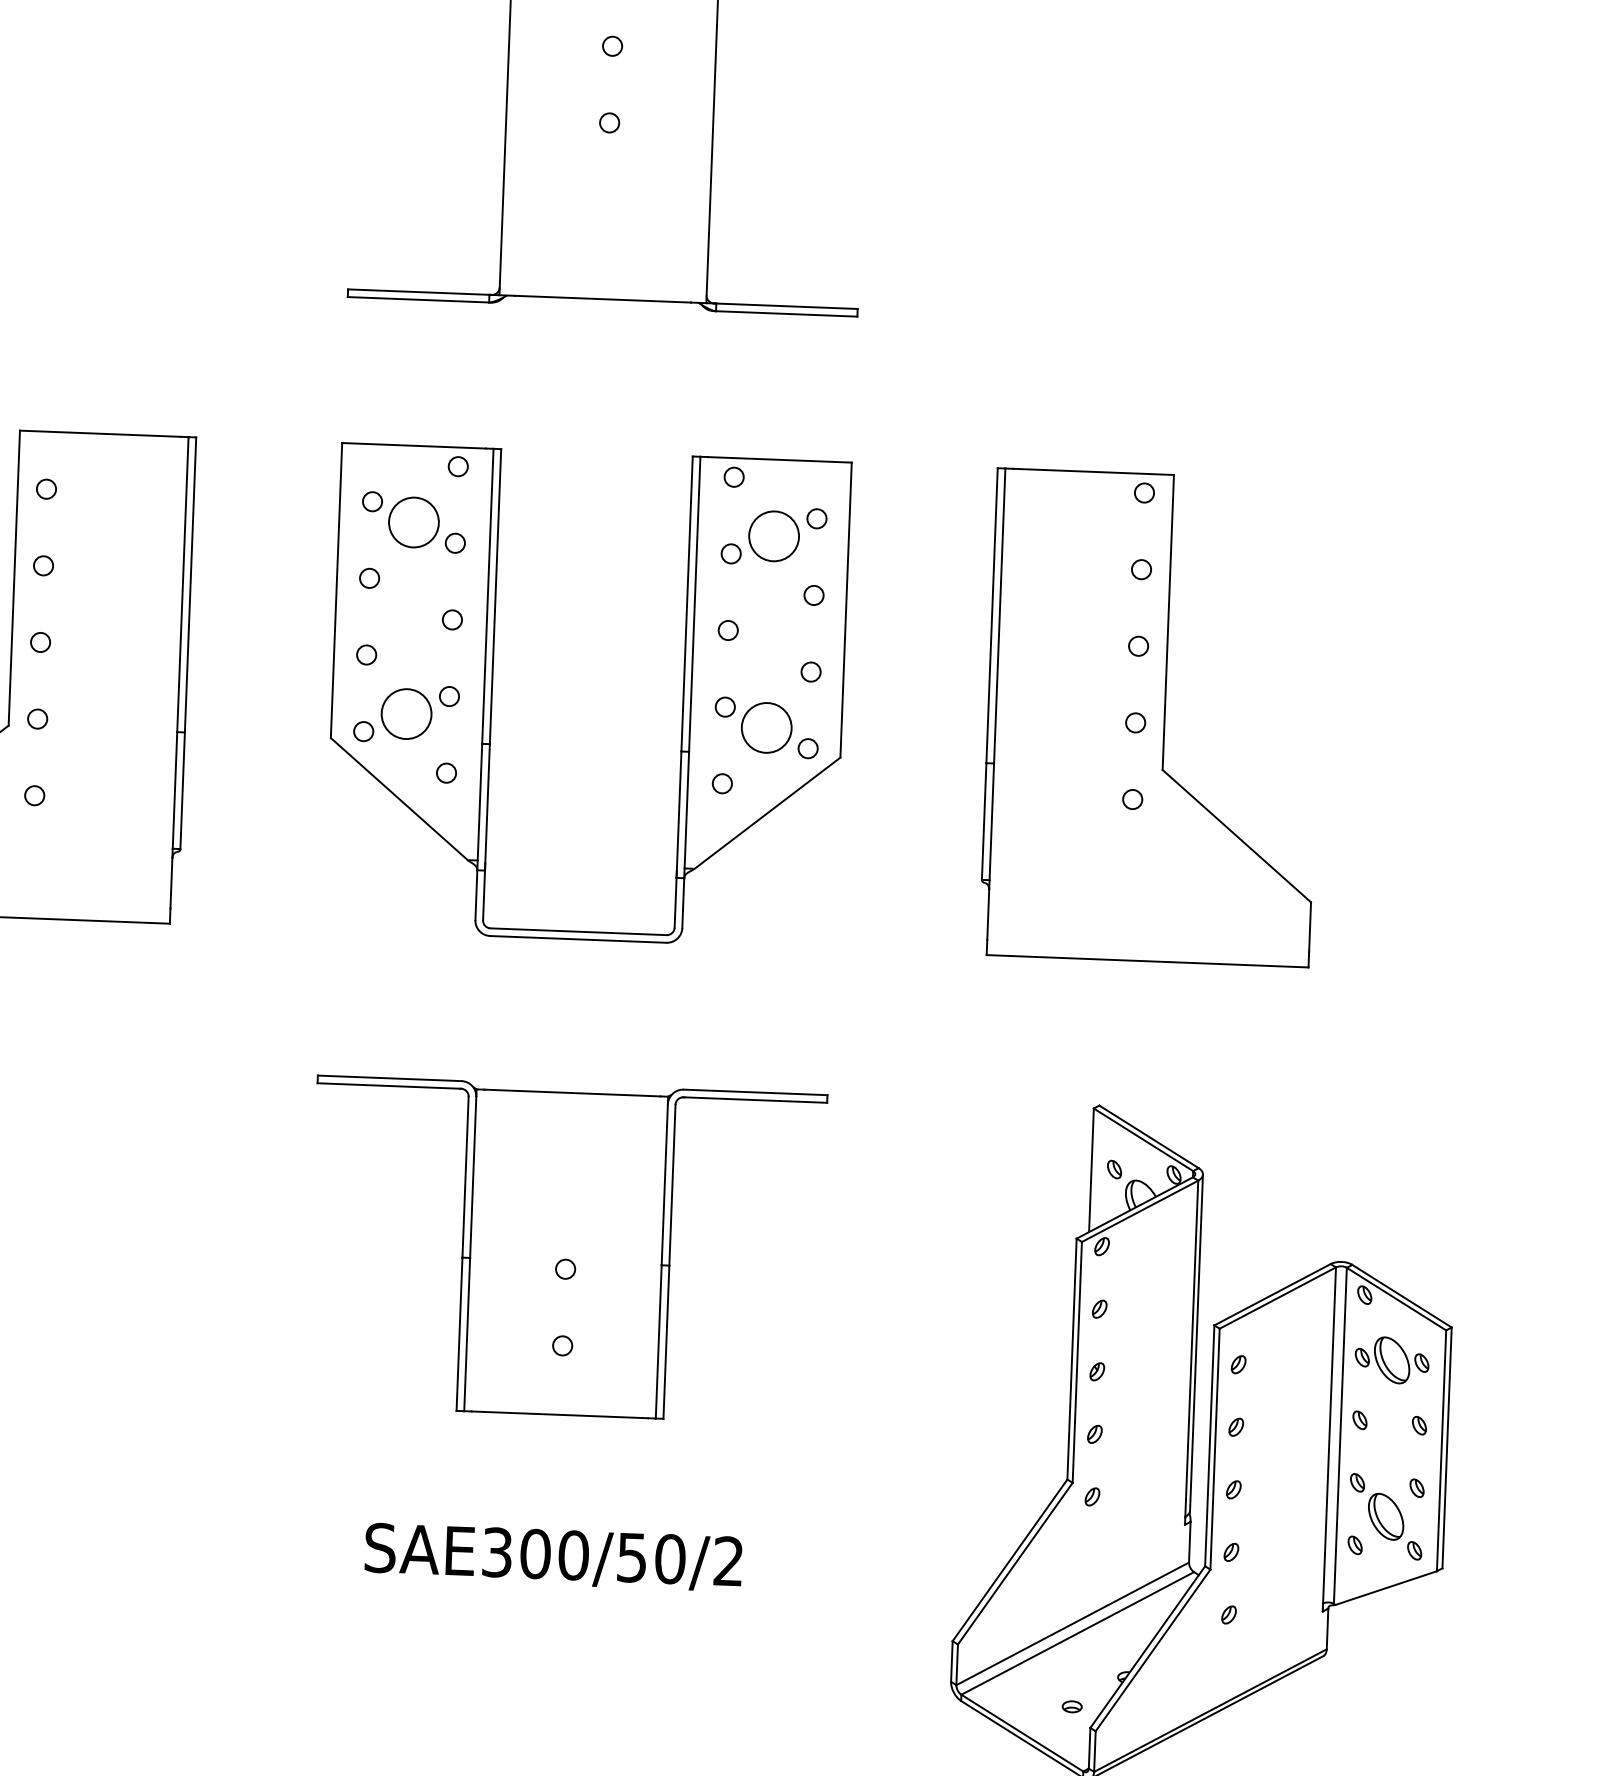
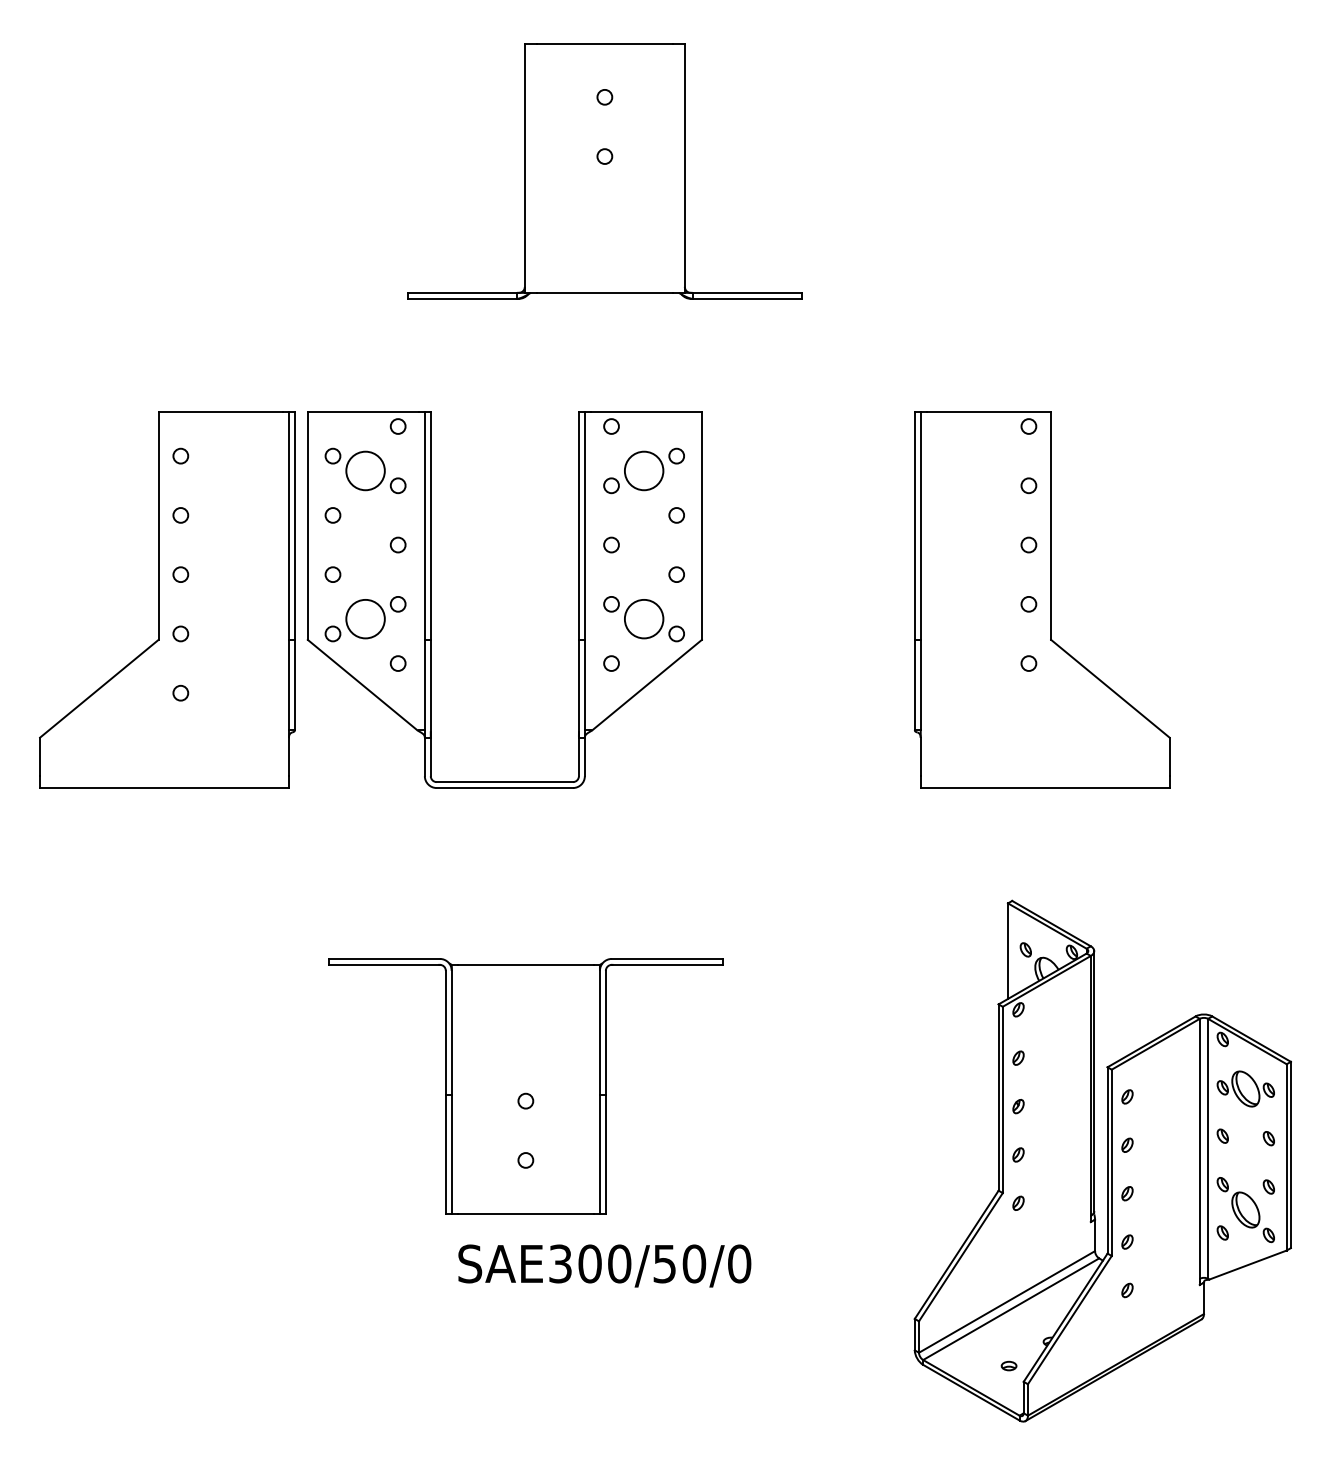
part: (492, 691) -> (431, 599), moved
part: (565, 1250) -> (525, 1086), moved
text: (728, 1560) -> (739, 1263), SAE300/50/2 -> SAE300/50/0

